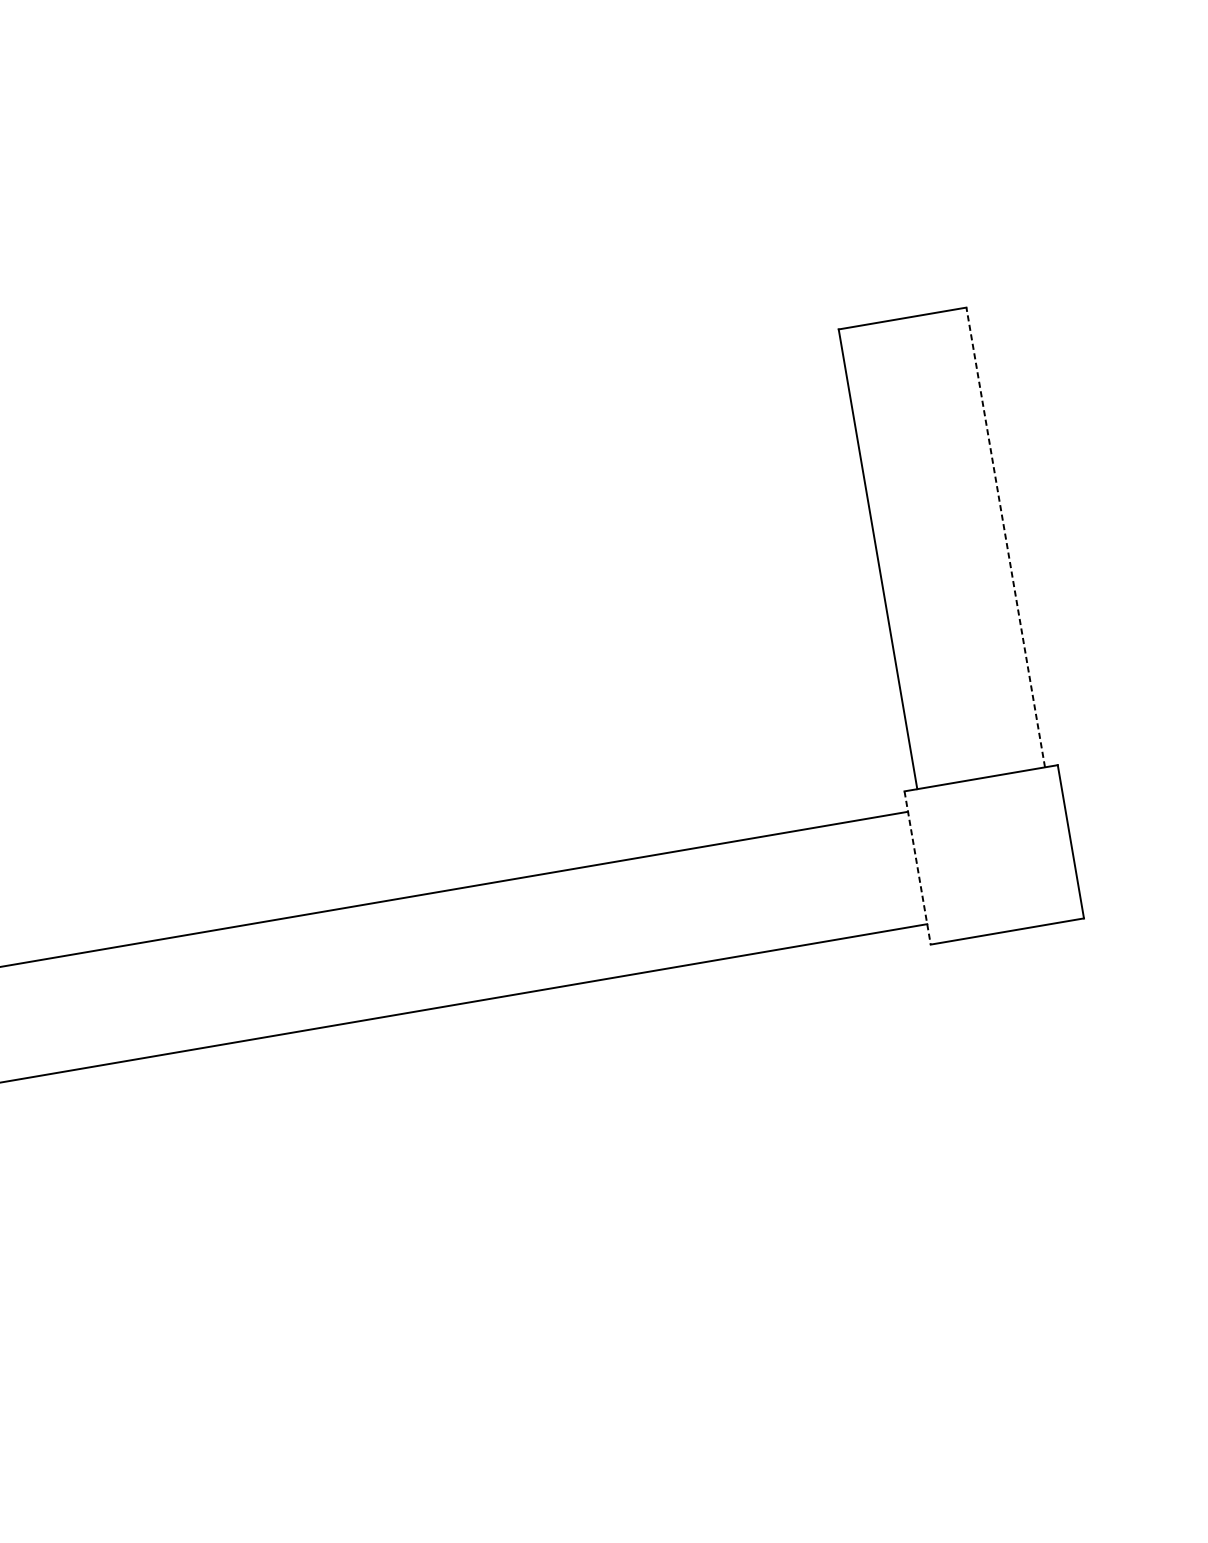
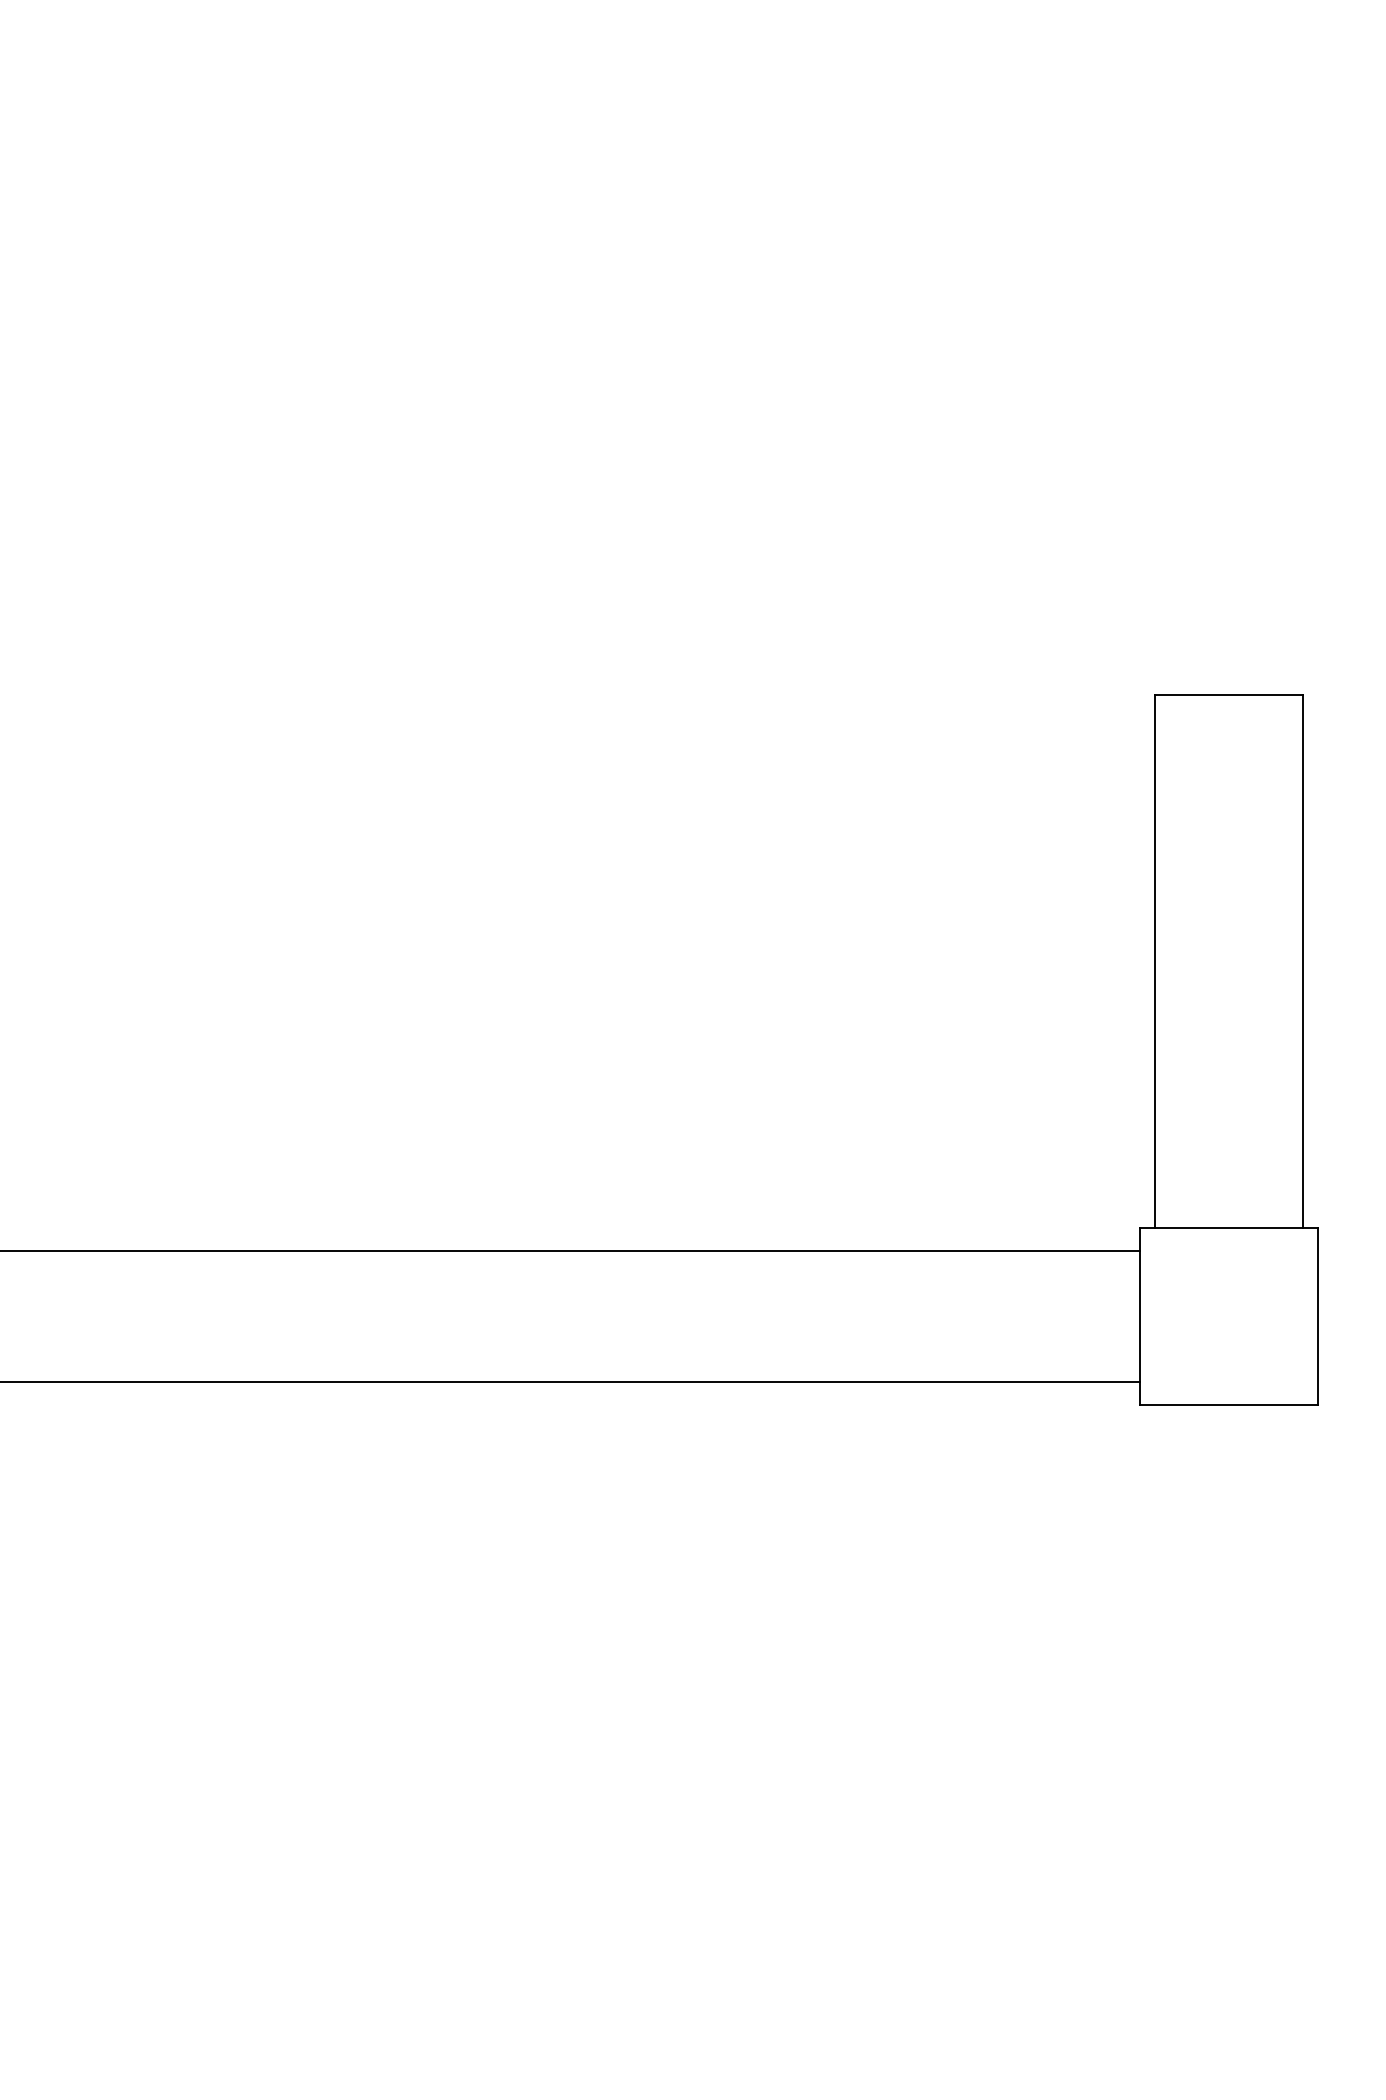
line: (1005, 536) -> (1303, 960), dashed -> solid
line: (917, 867) -> (1140, 1316), dashed -> solid

